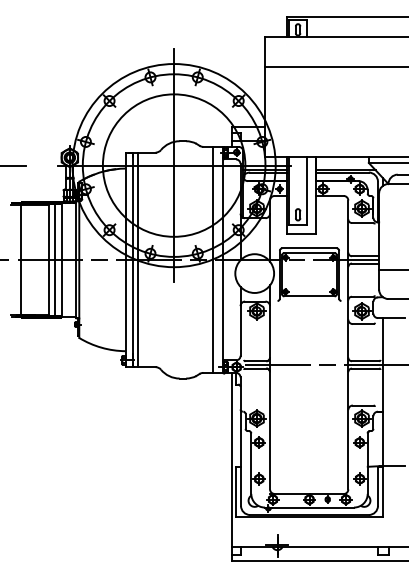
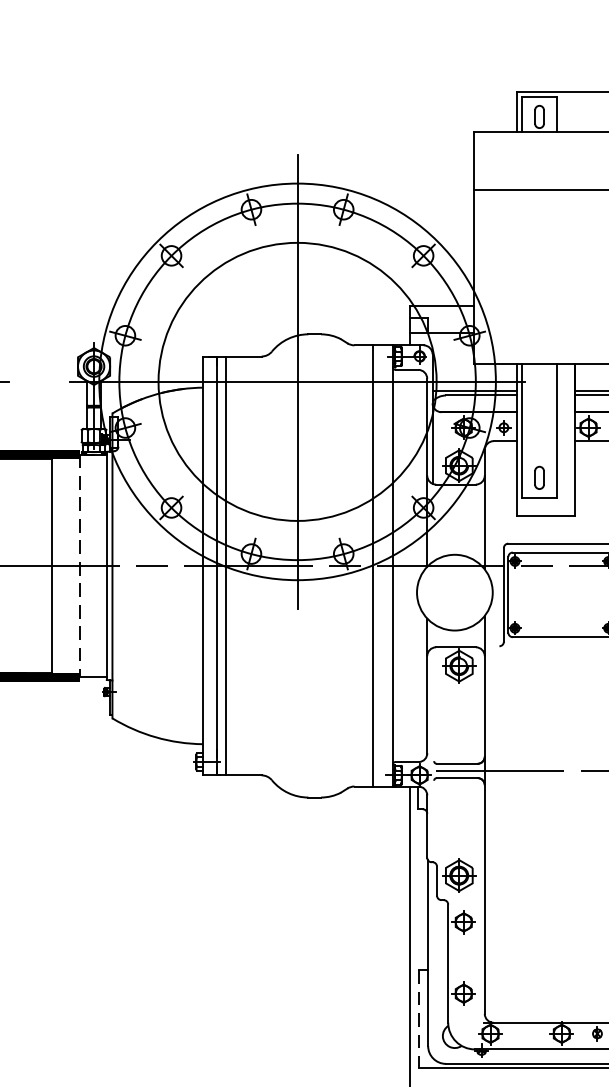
line: (55, 259) -> (66, 565), removed
line: (62, 260) -> (79, 567), solid -> dashed
line: (236, 492) -> (419, 1019), solid -> dashed

